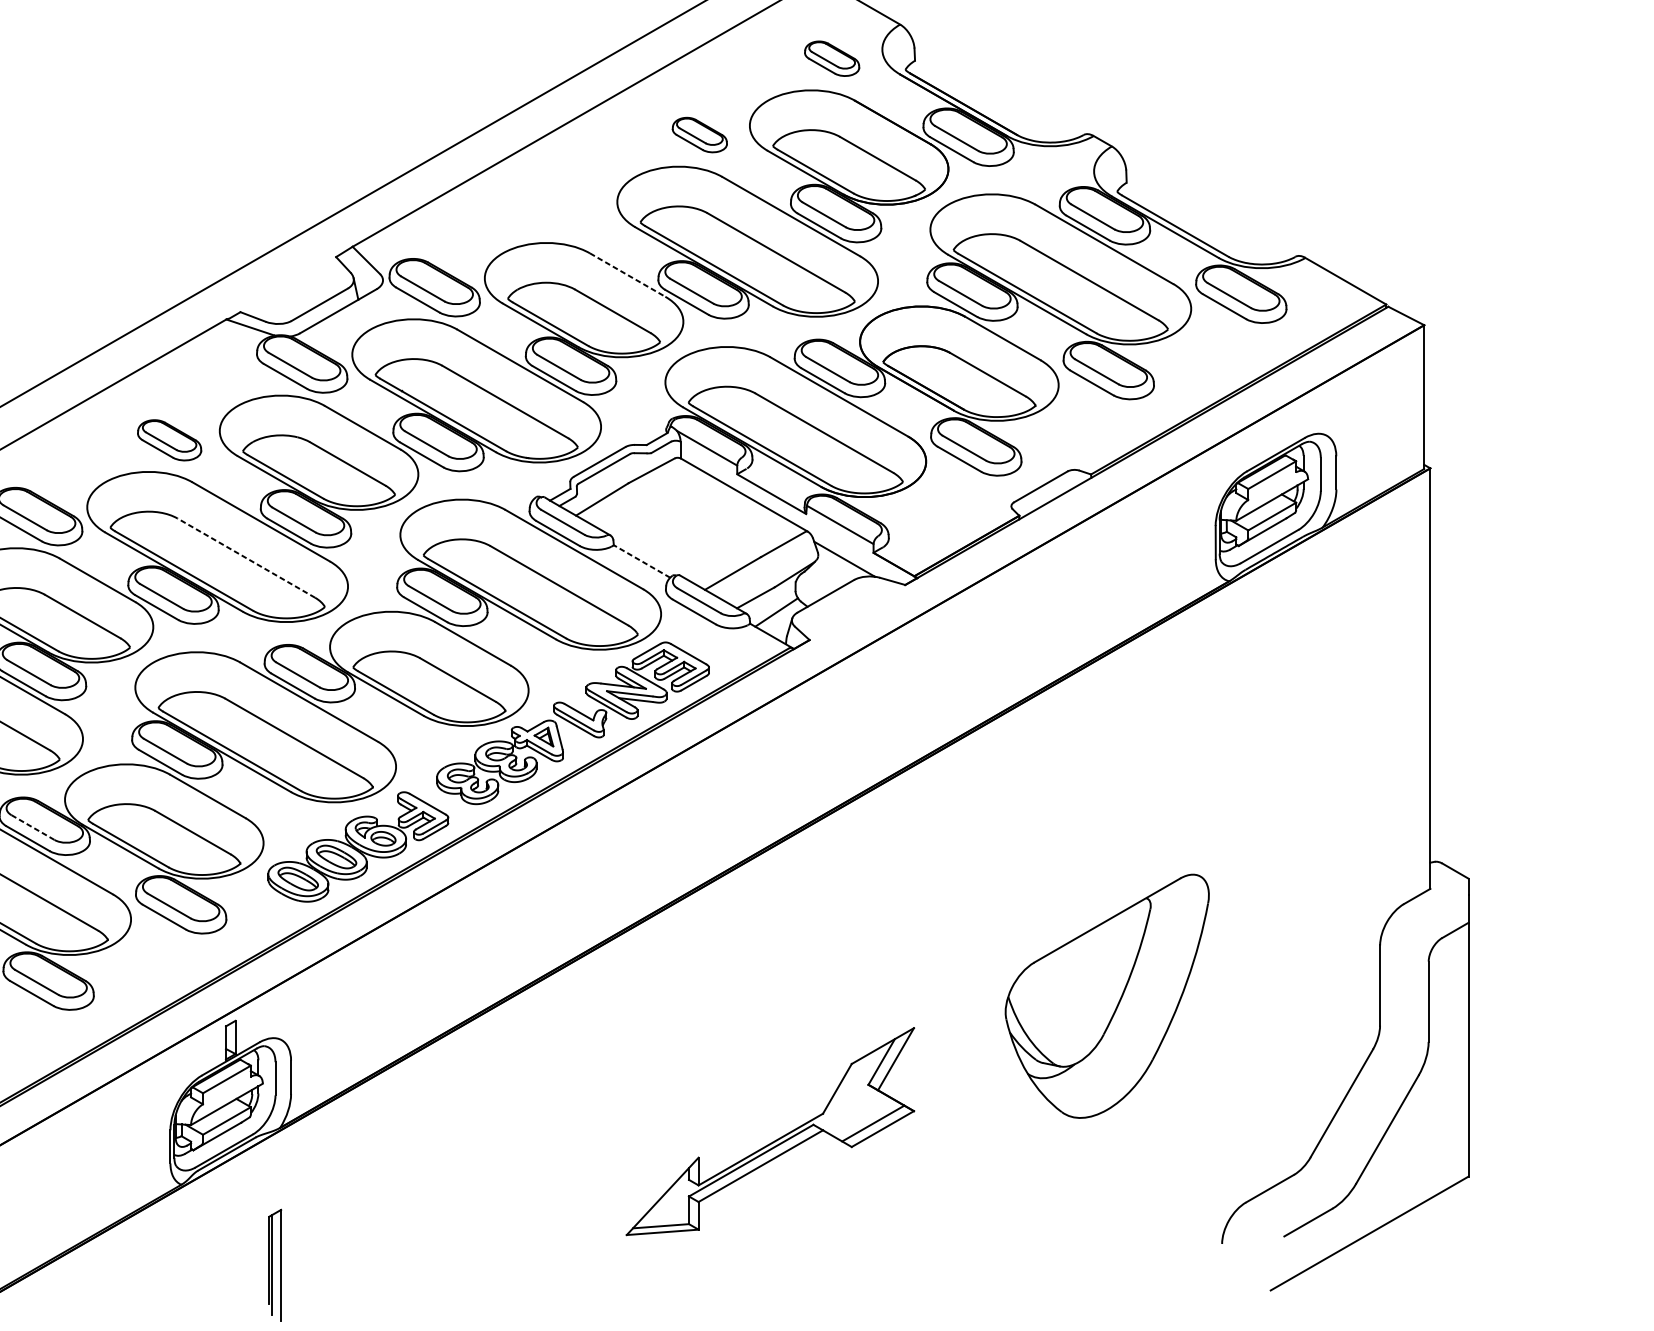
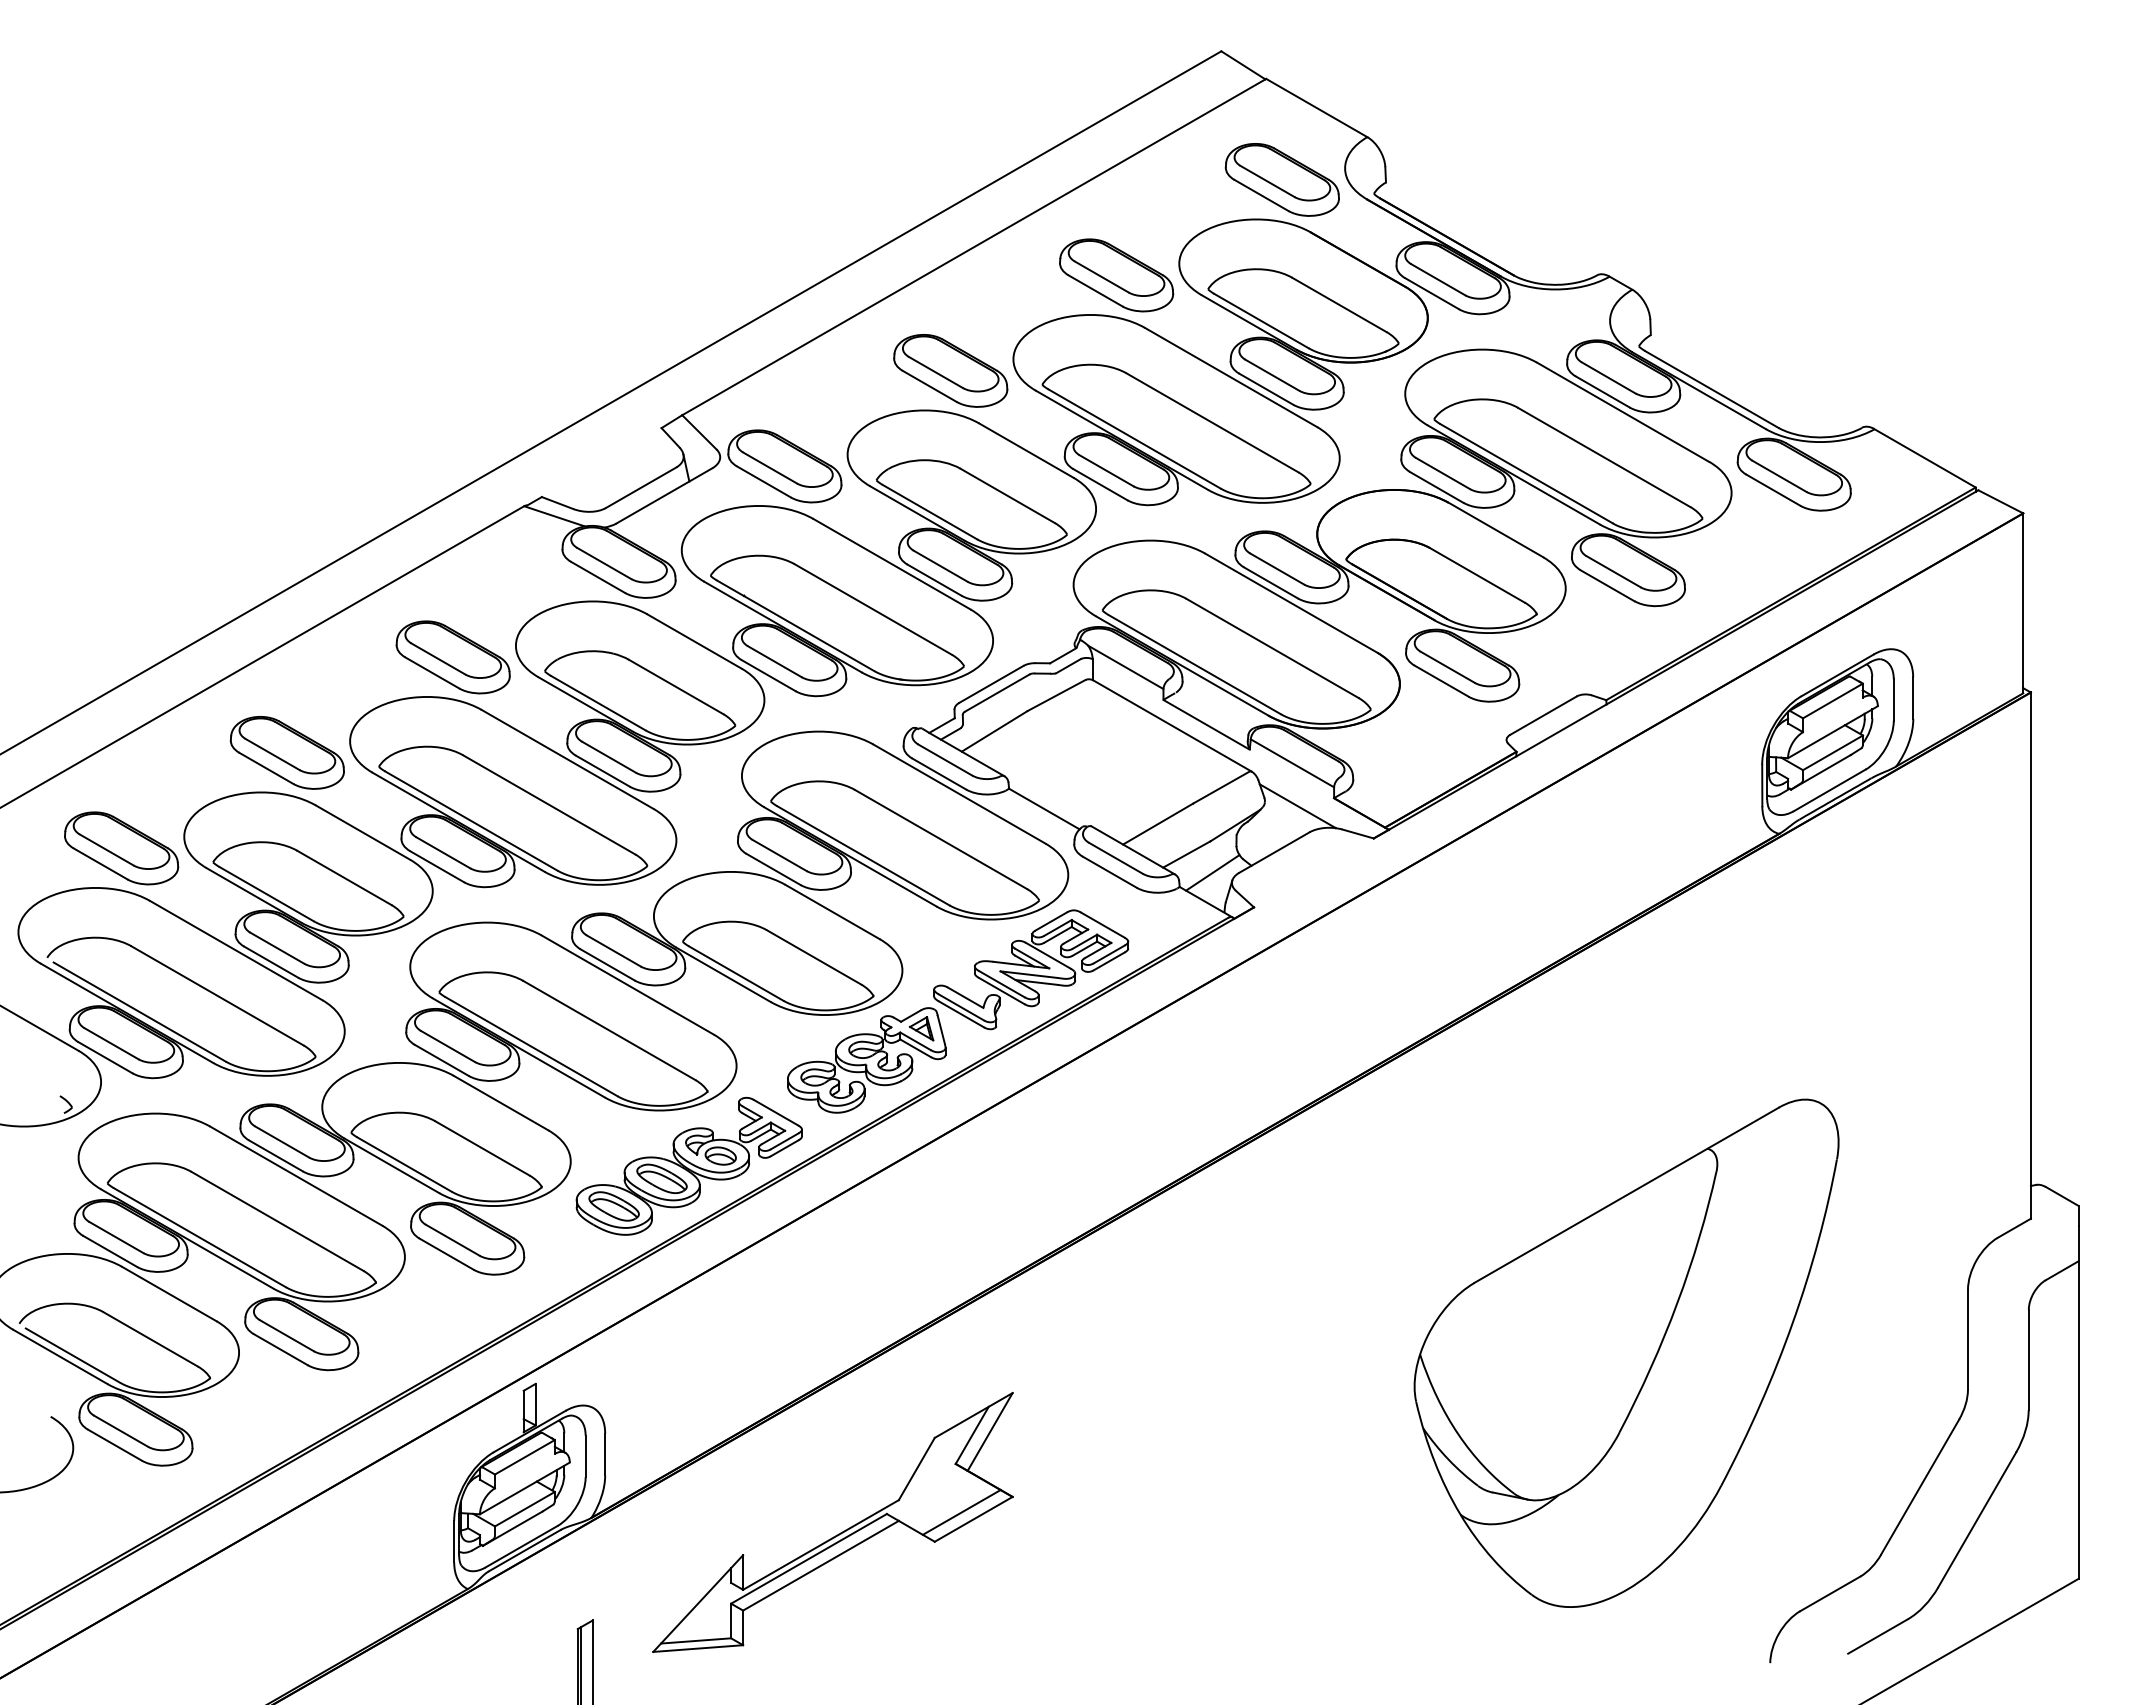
part: (831, 58) -> (1281, 179), size x1.67
part: (699, 135) -> (1116, 275), size x1.67
part: (567, 211) -> (950, 370), added
line: (627, 274) -> (1026, 450), dashed -> solid
part: (169, 440) -> (452, 657), size x1.43
line: (245, 557) -> (548, 804), dashed -> solid
line: (642, 561) -> (1044, 809), dashed -> solid
line: (33, 827) -> (282, 1142), dashed -> solid
part: (1107, 995) -> (1626, 1352), size x1.67
part: (774, 1140) -> (838, 1533), moved

